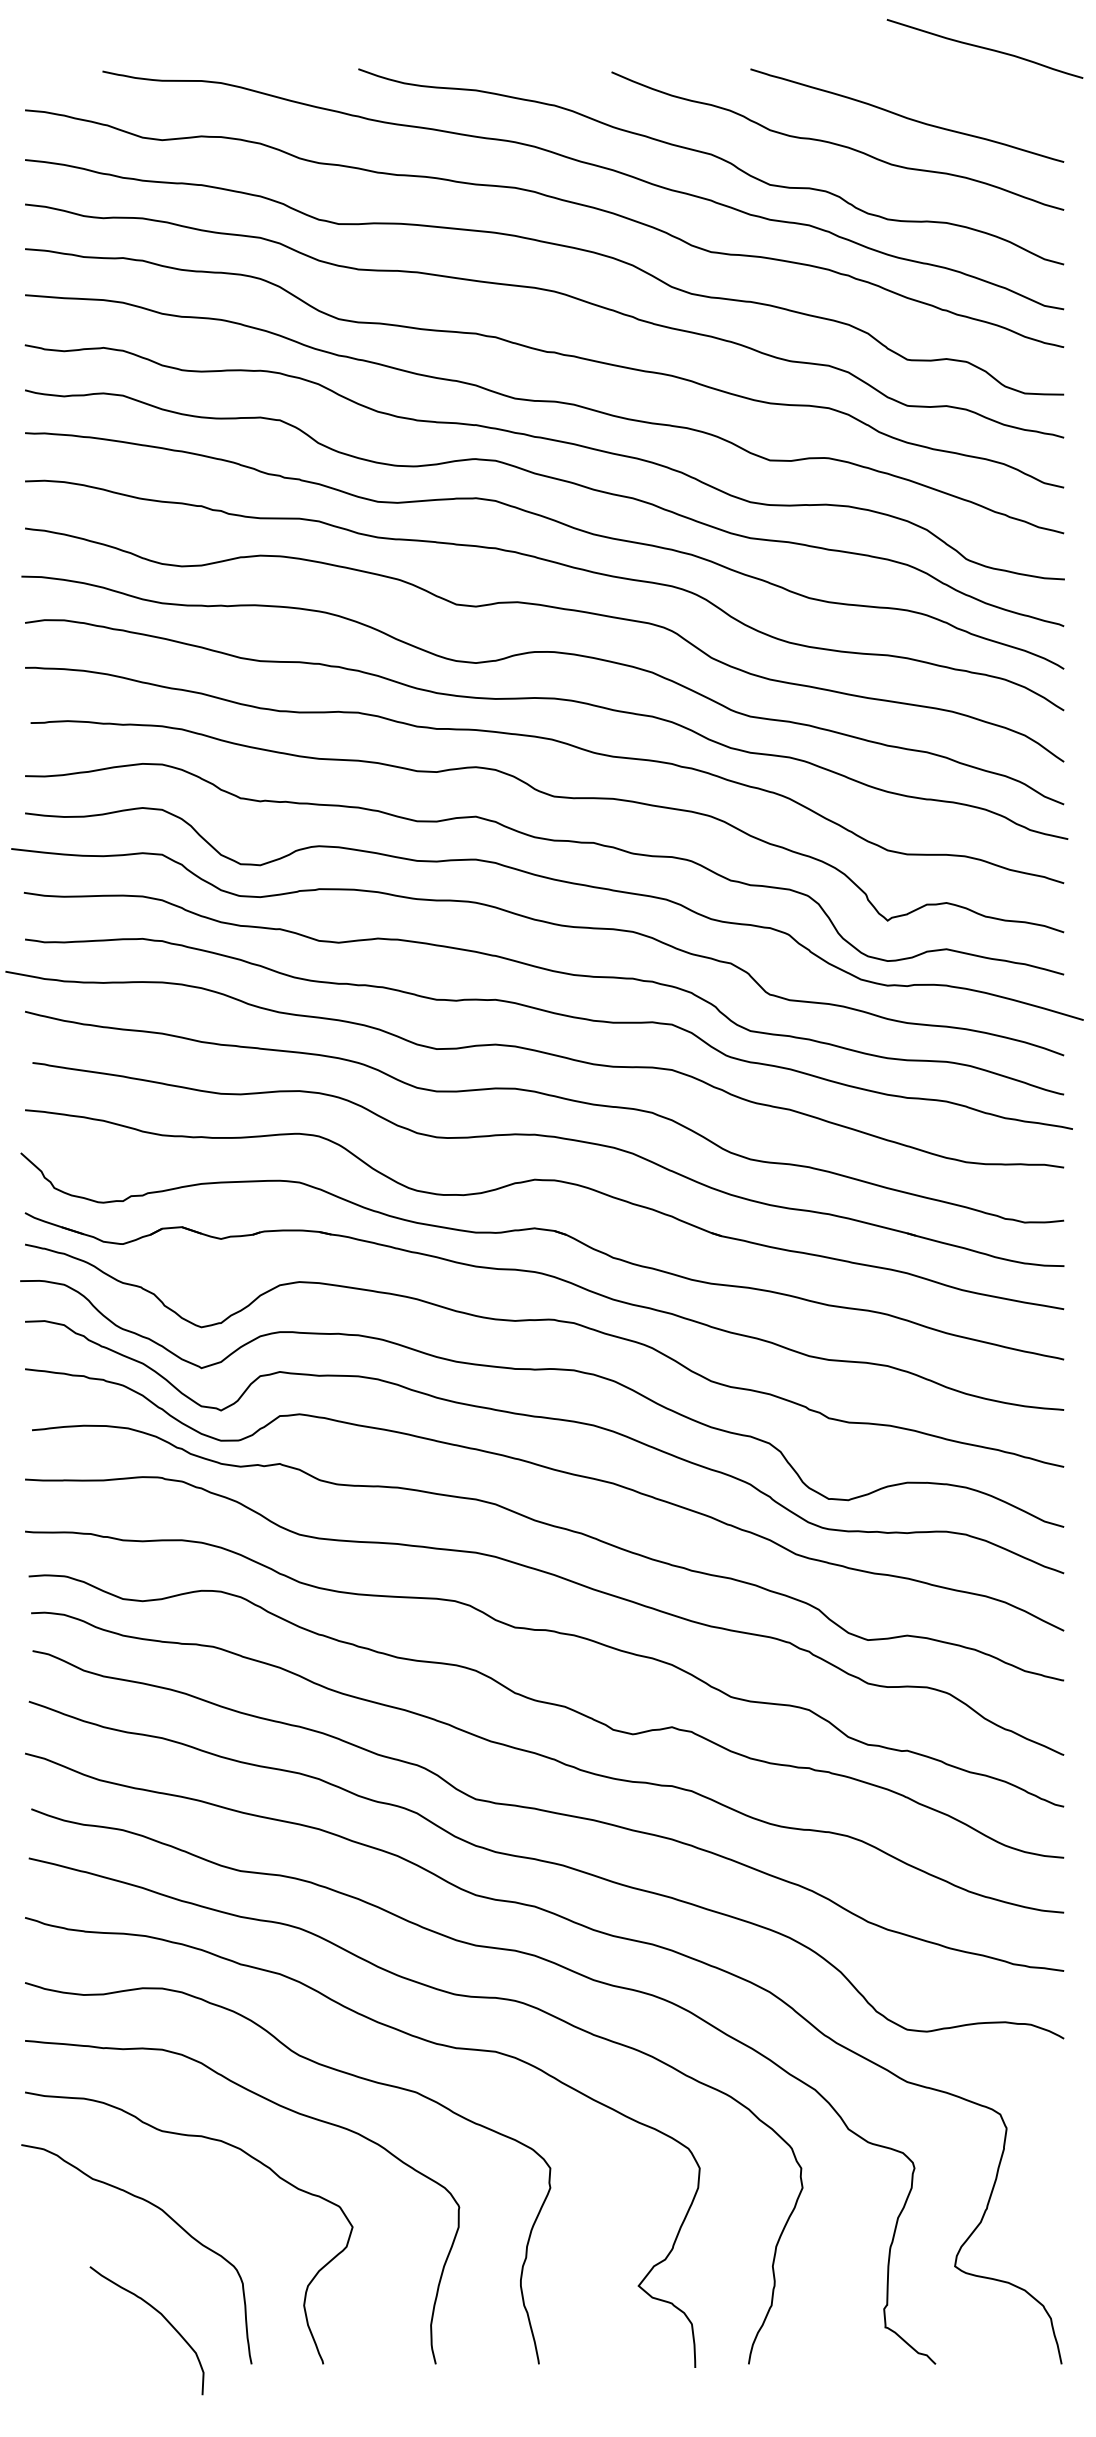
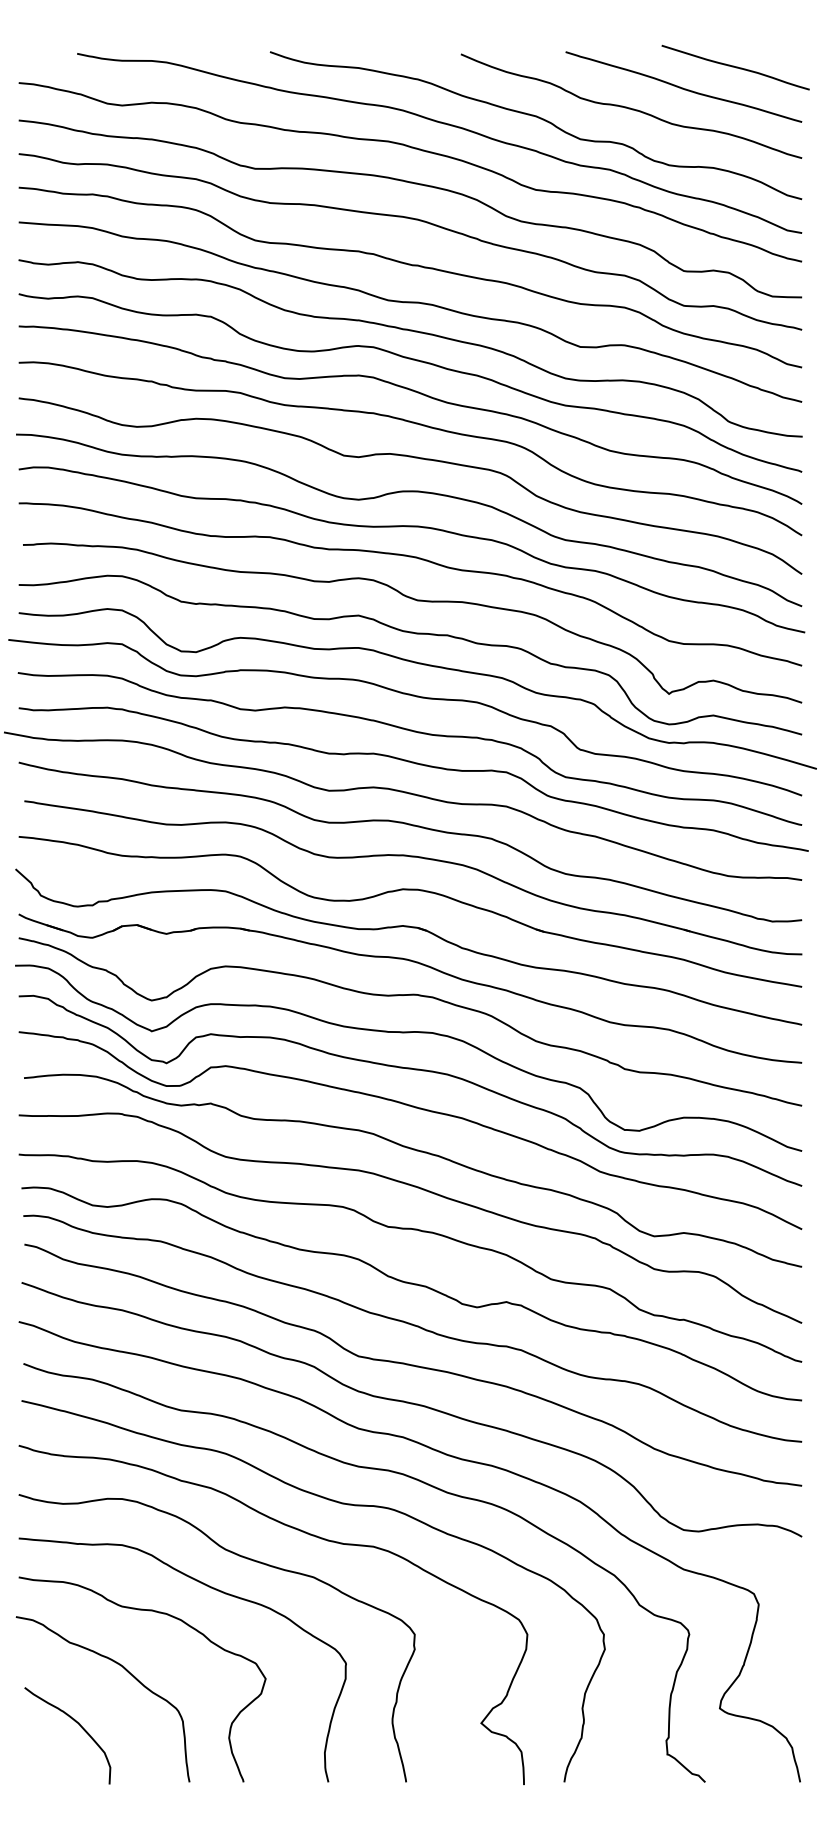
curve: (984, 48) -> (735, 67), moved
curve: (157, 2312) -> (75, 1722), moved

